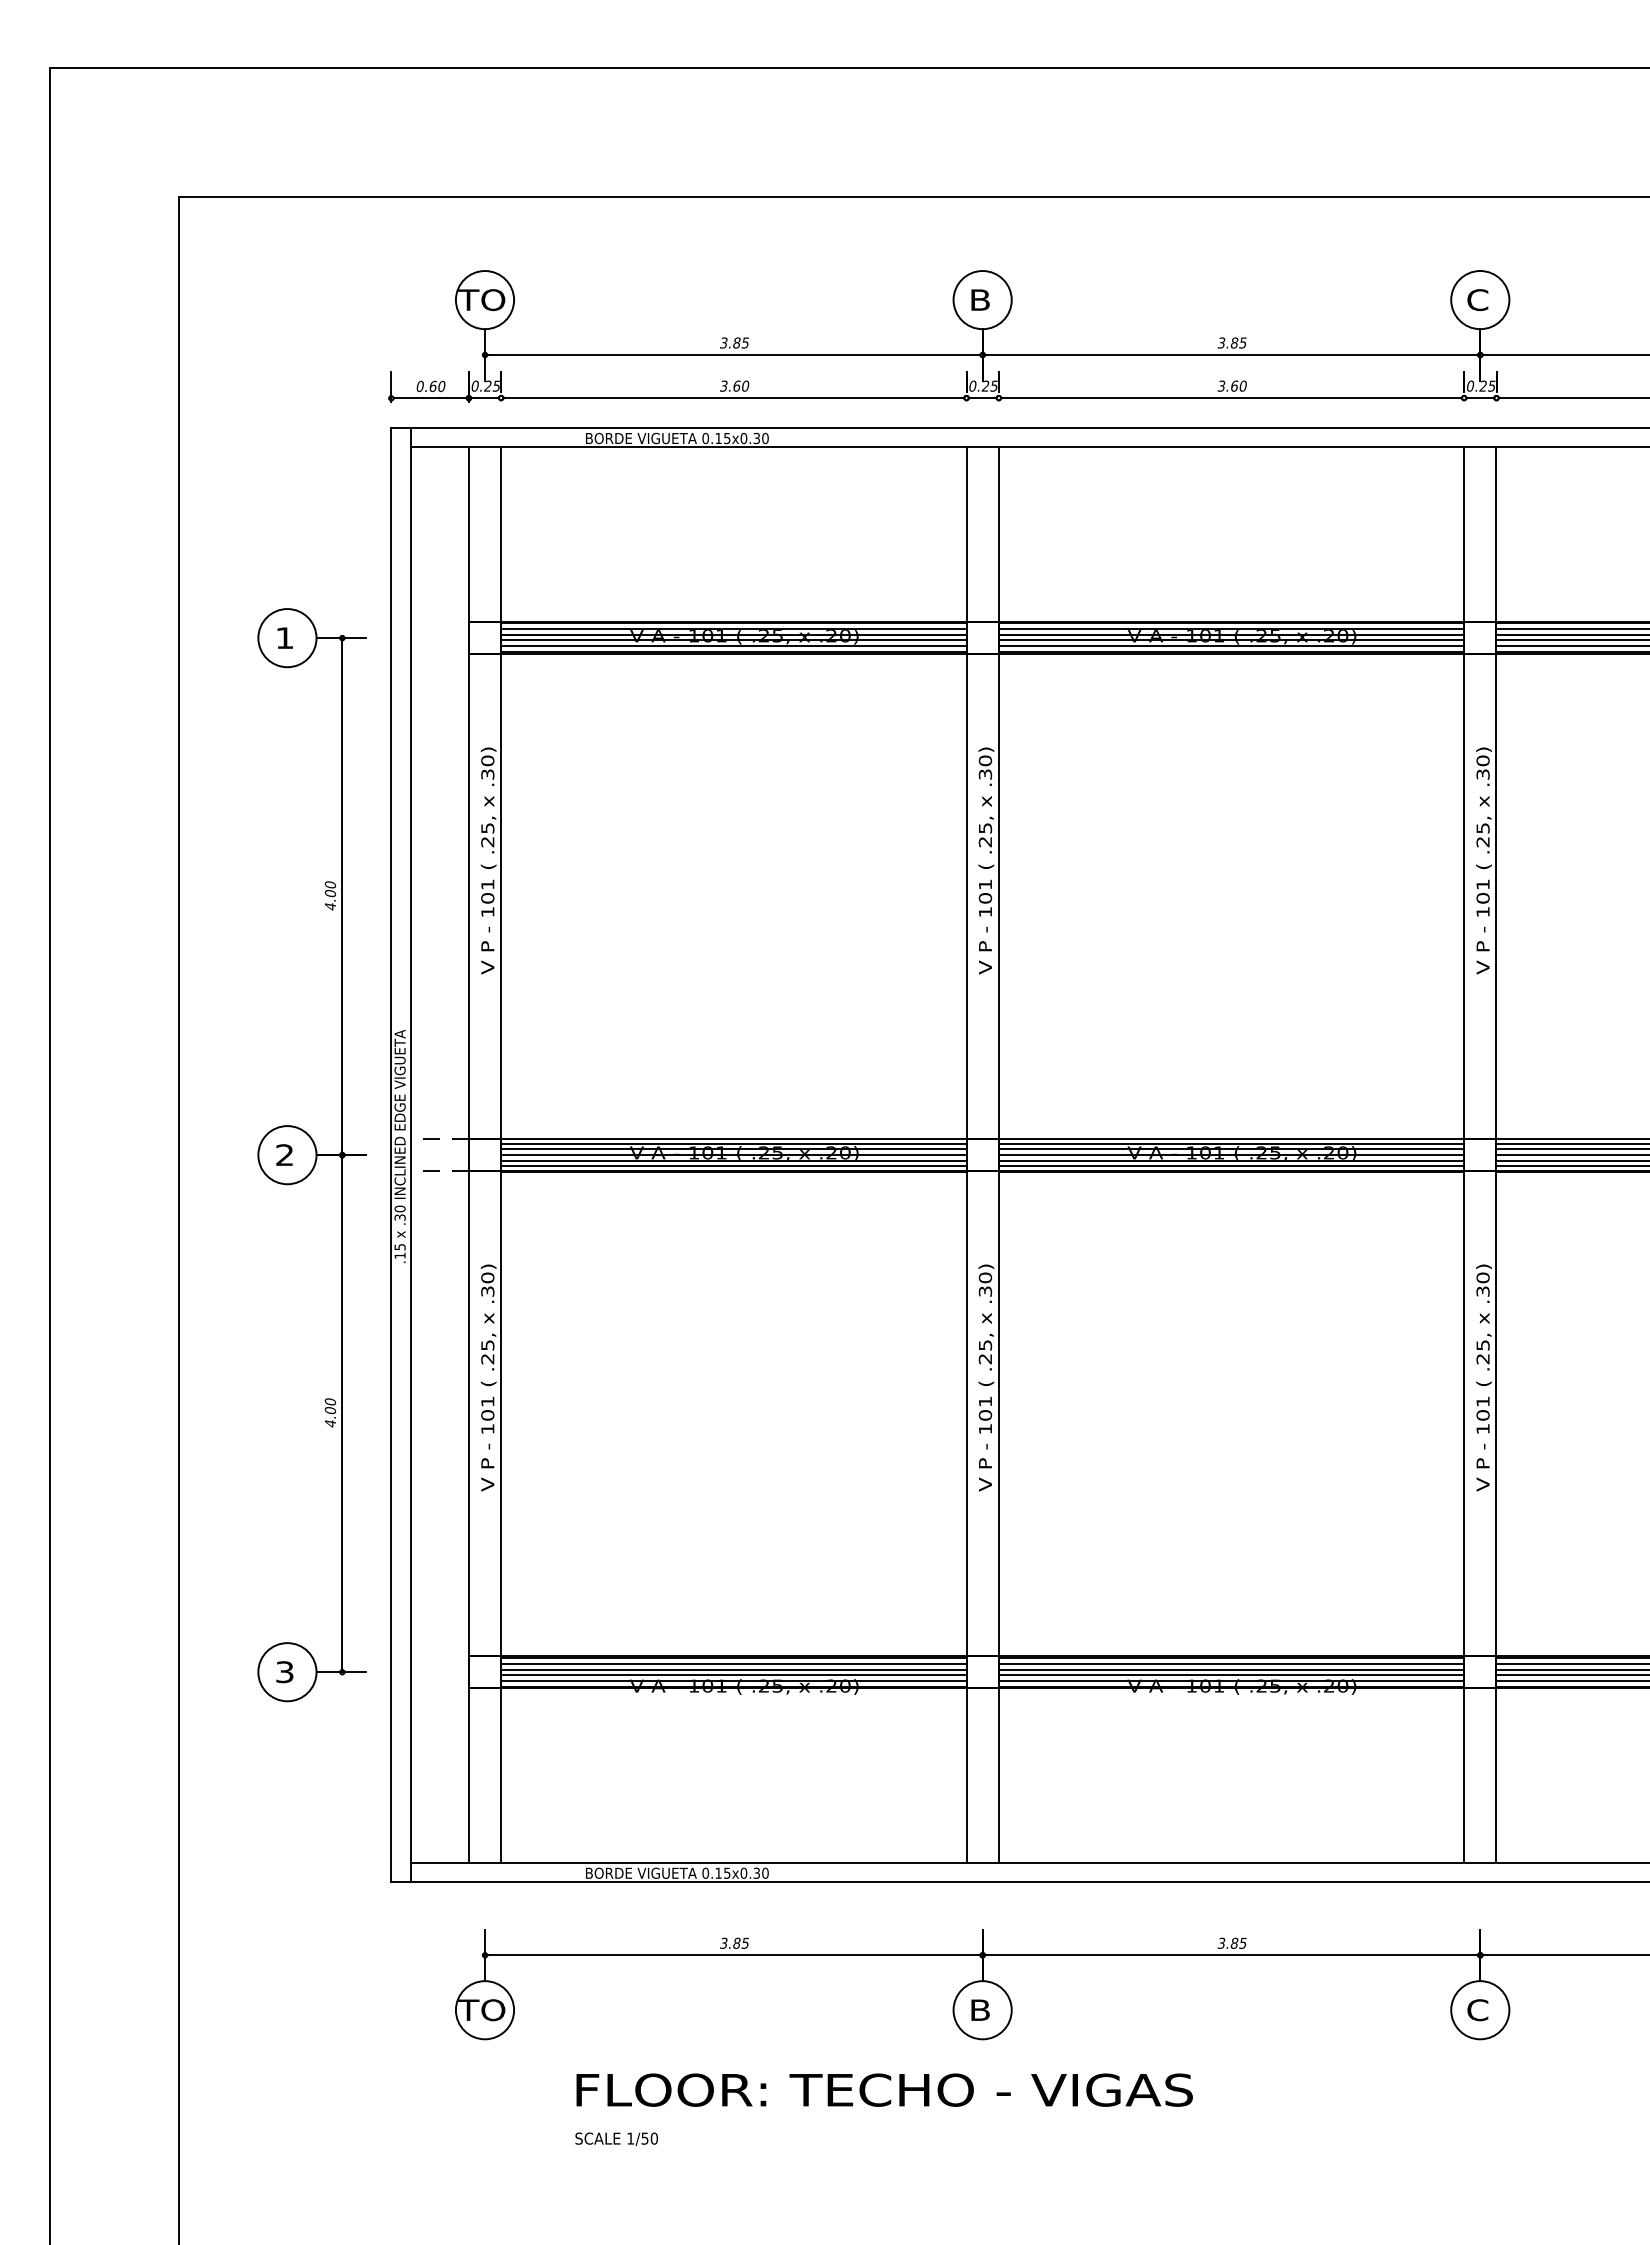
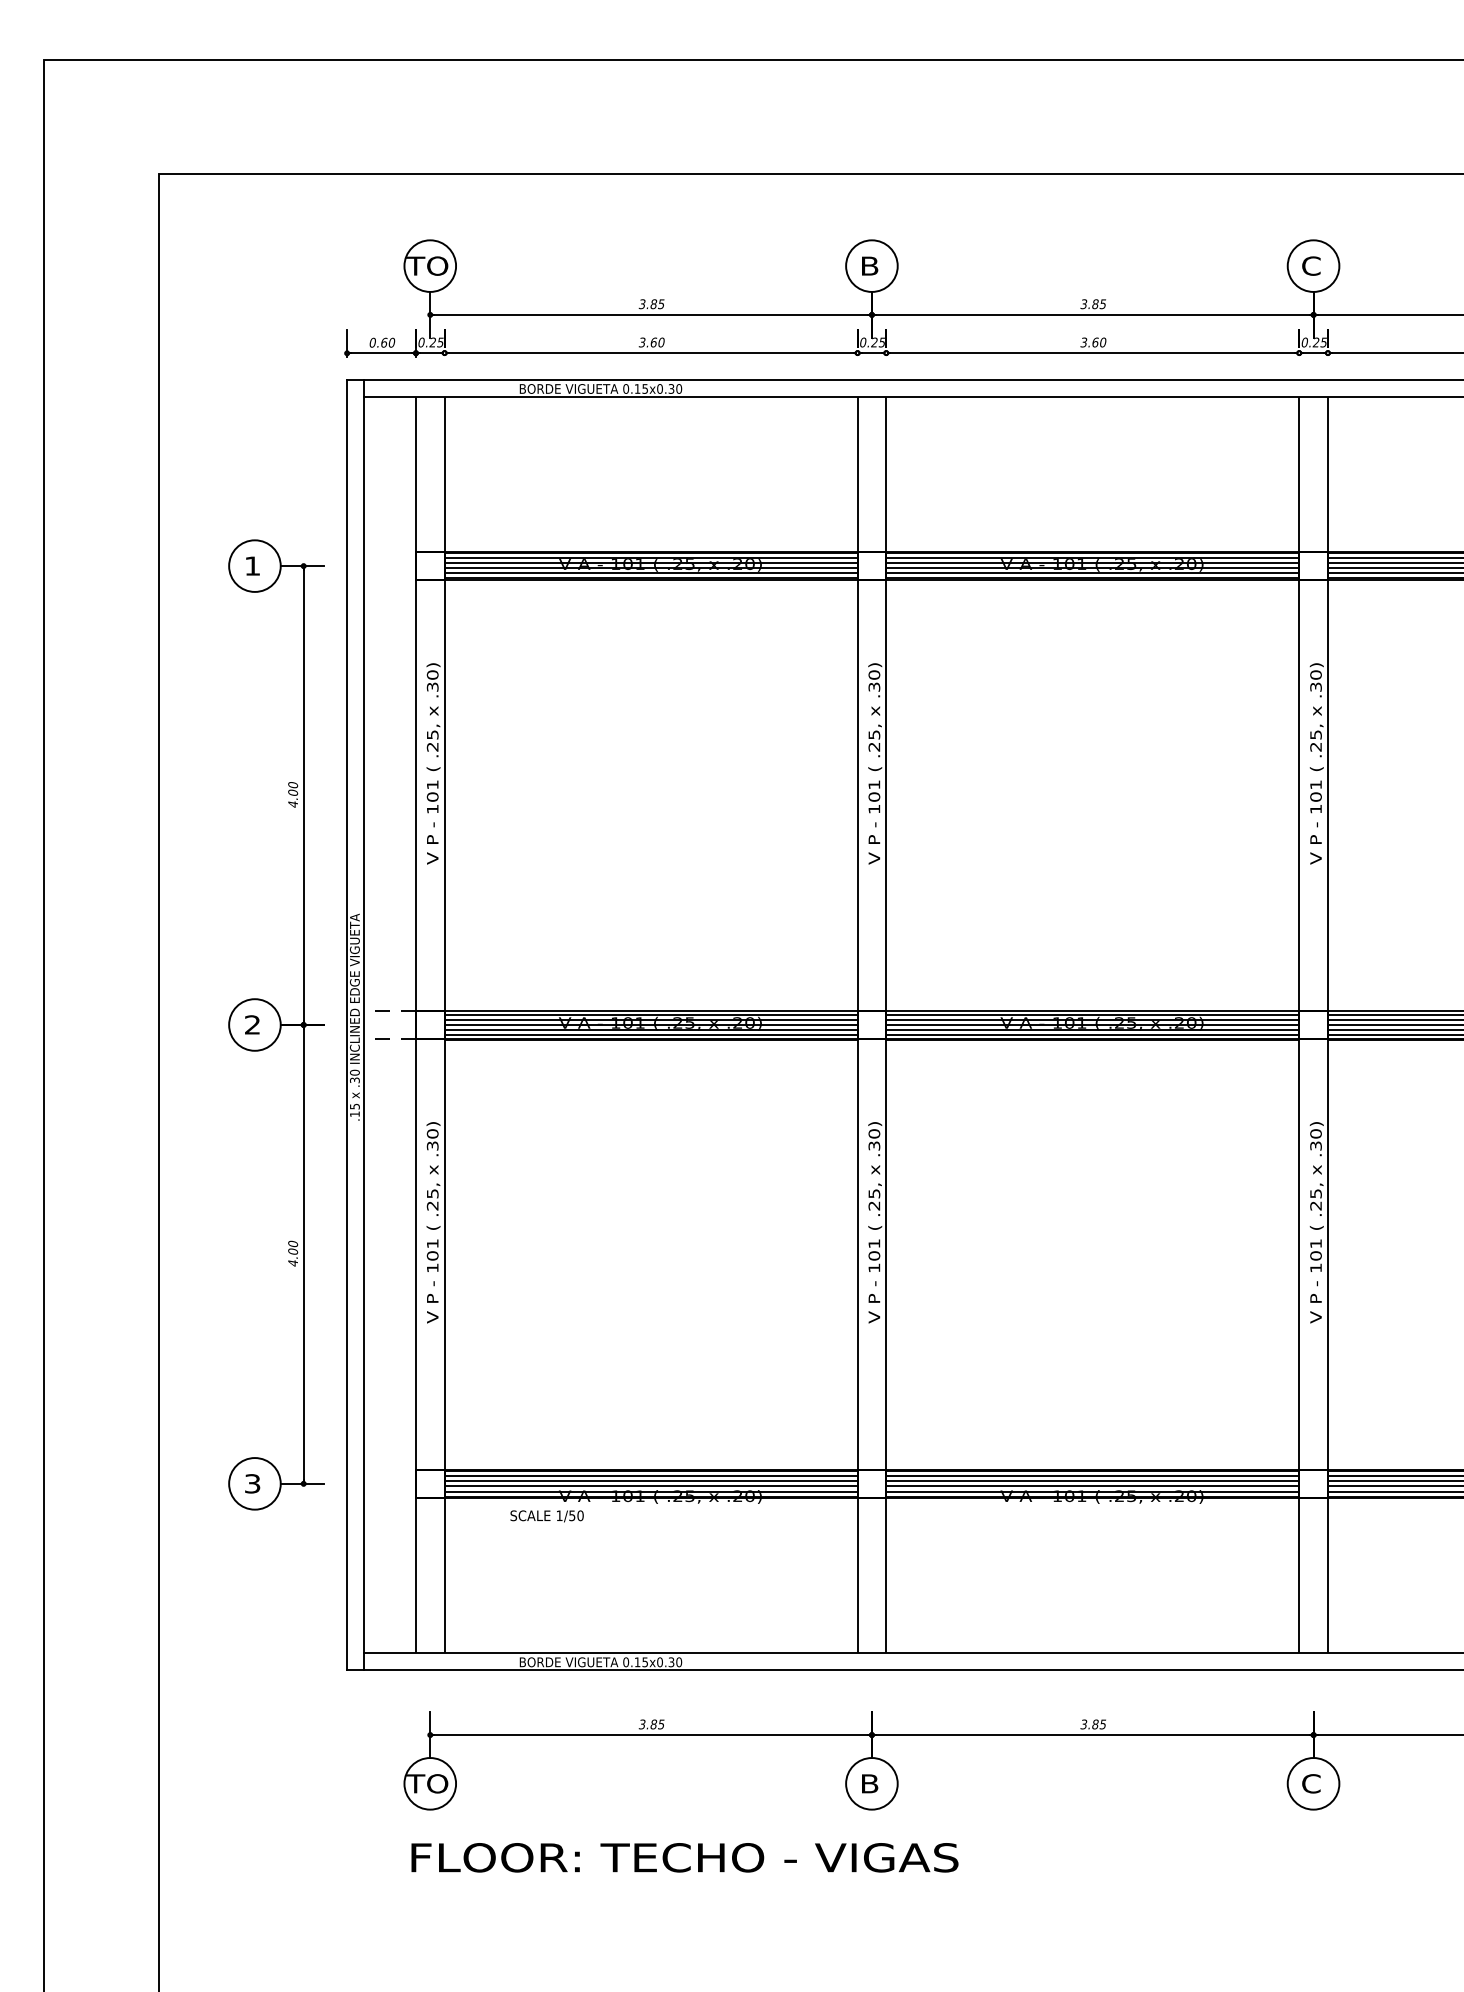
text: (884, 2089) -> (684, 1857), moved
text: (615, 2139) -> (546, 1516), moved

